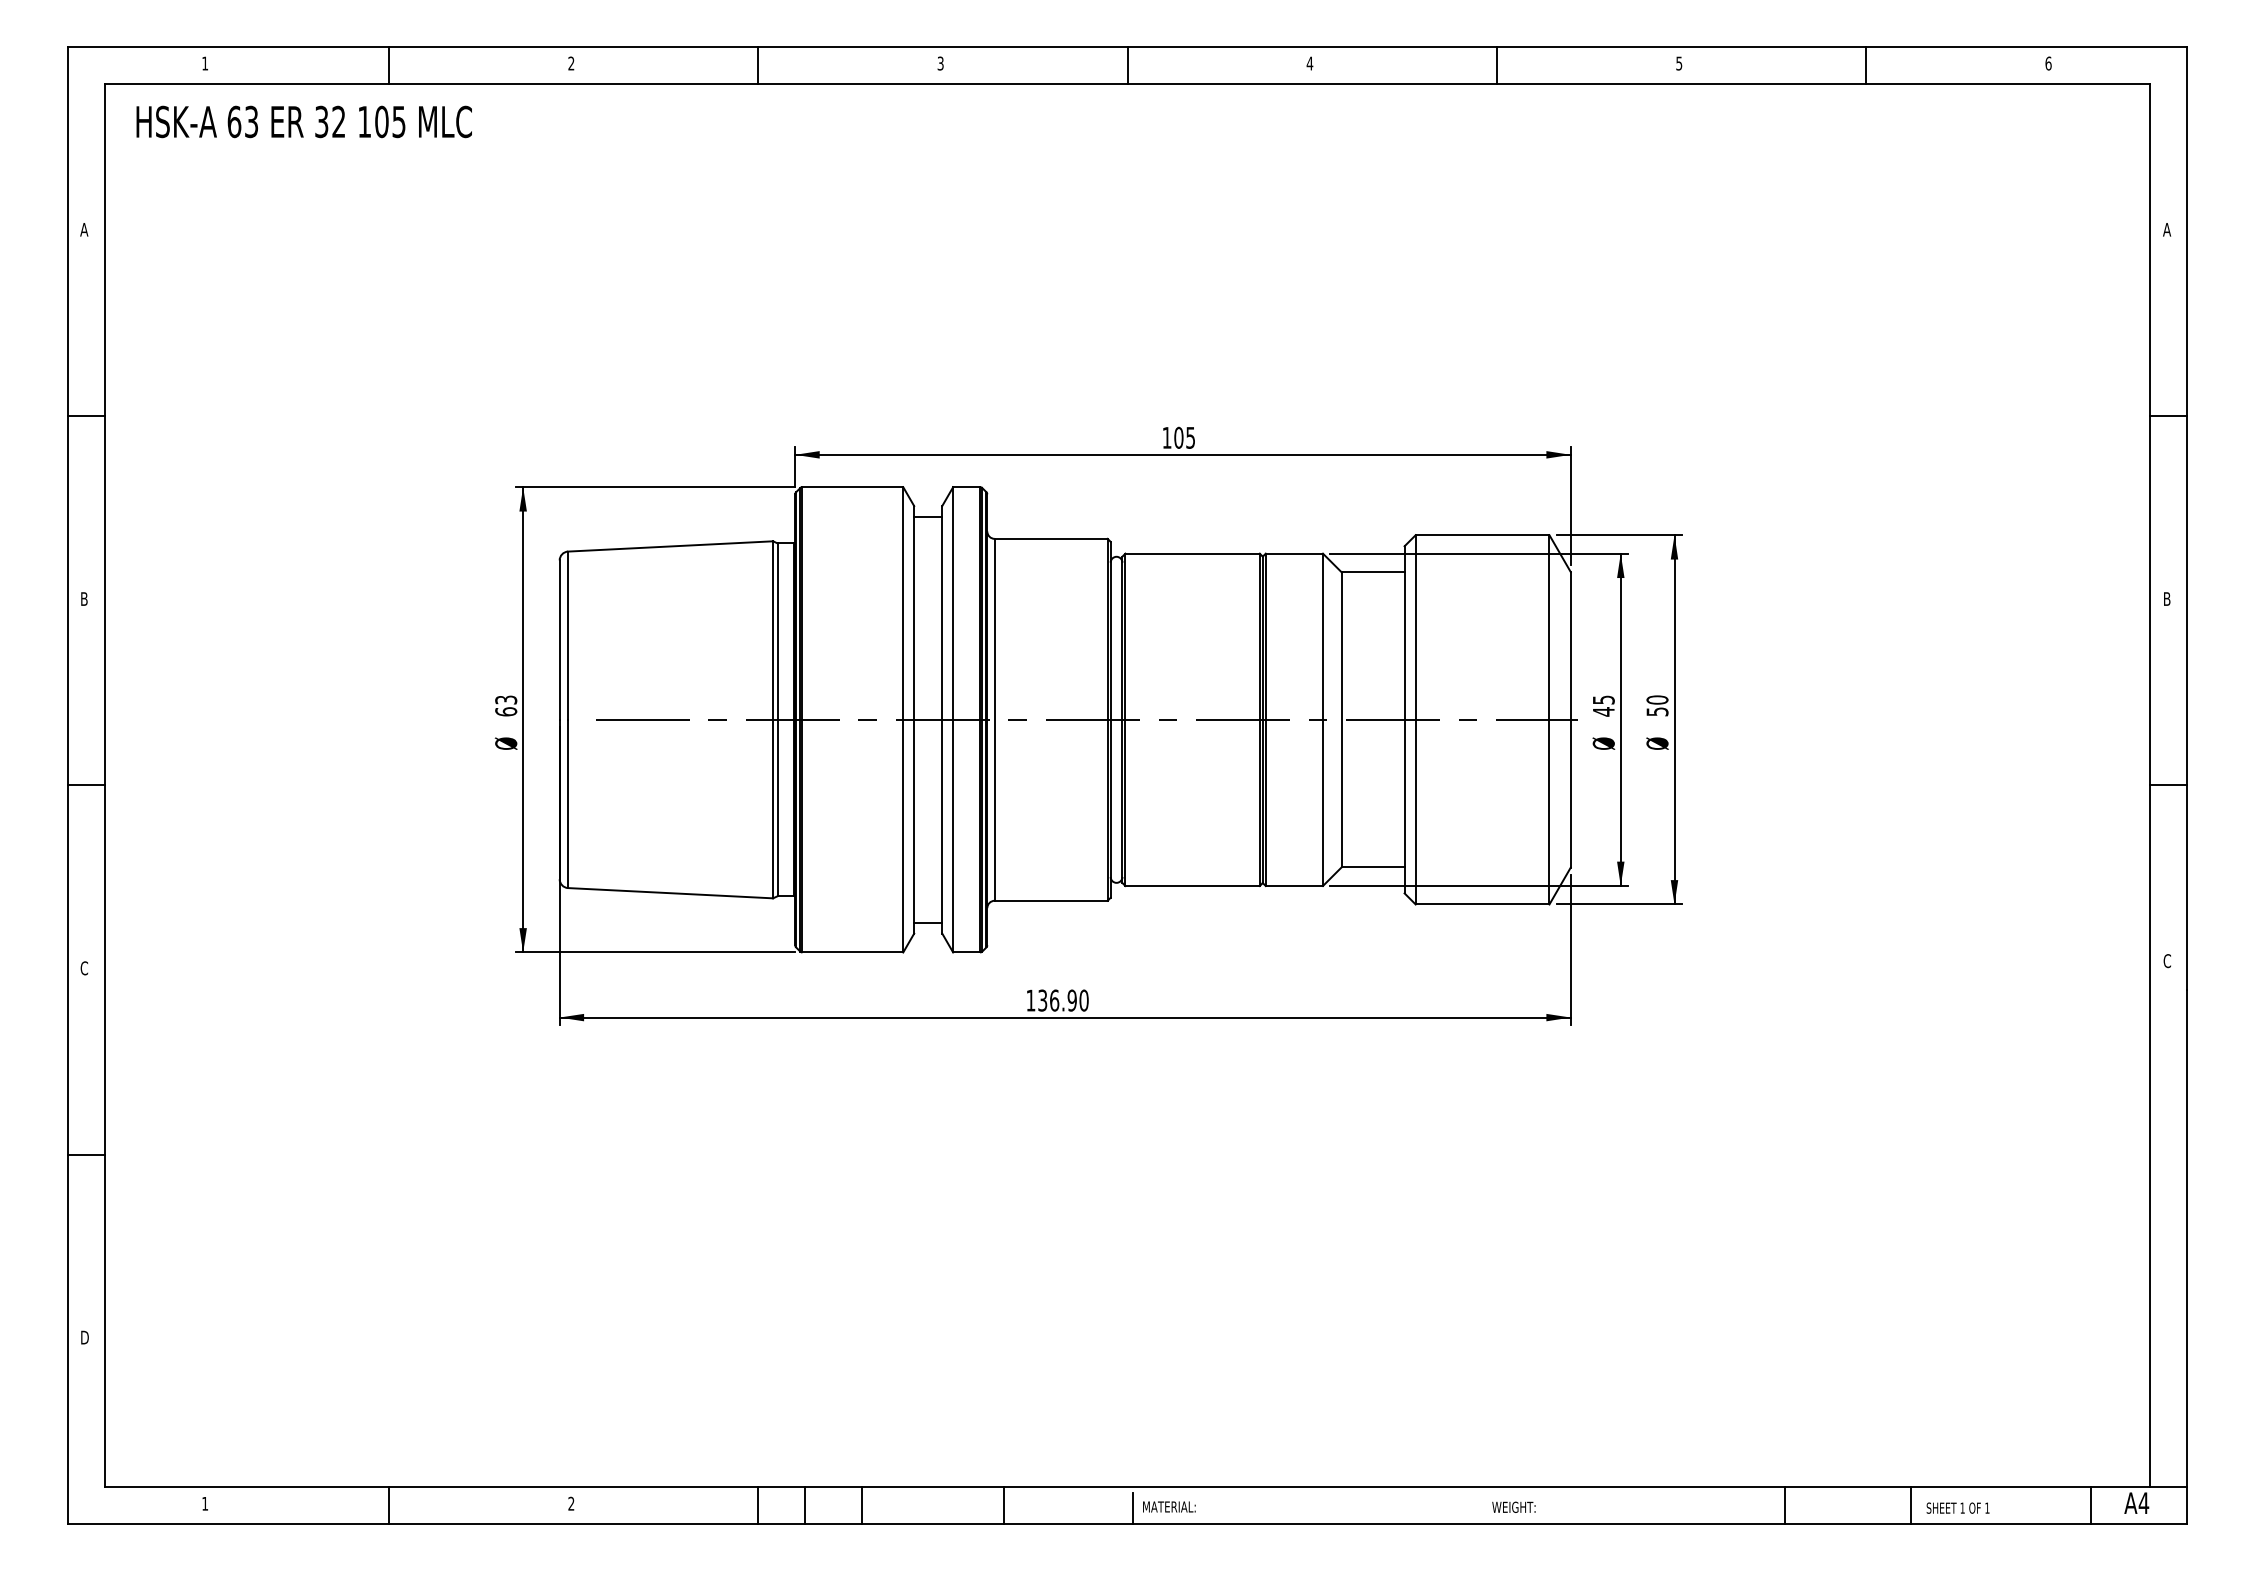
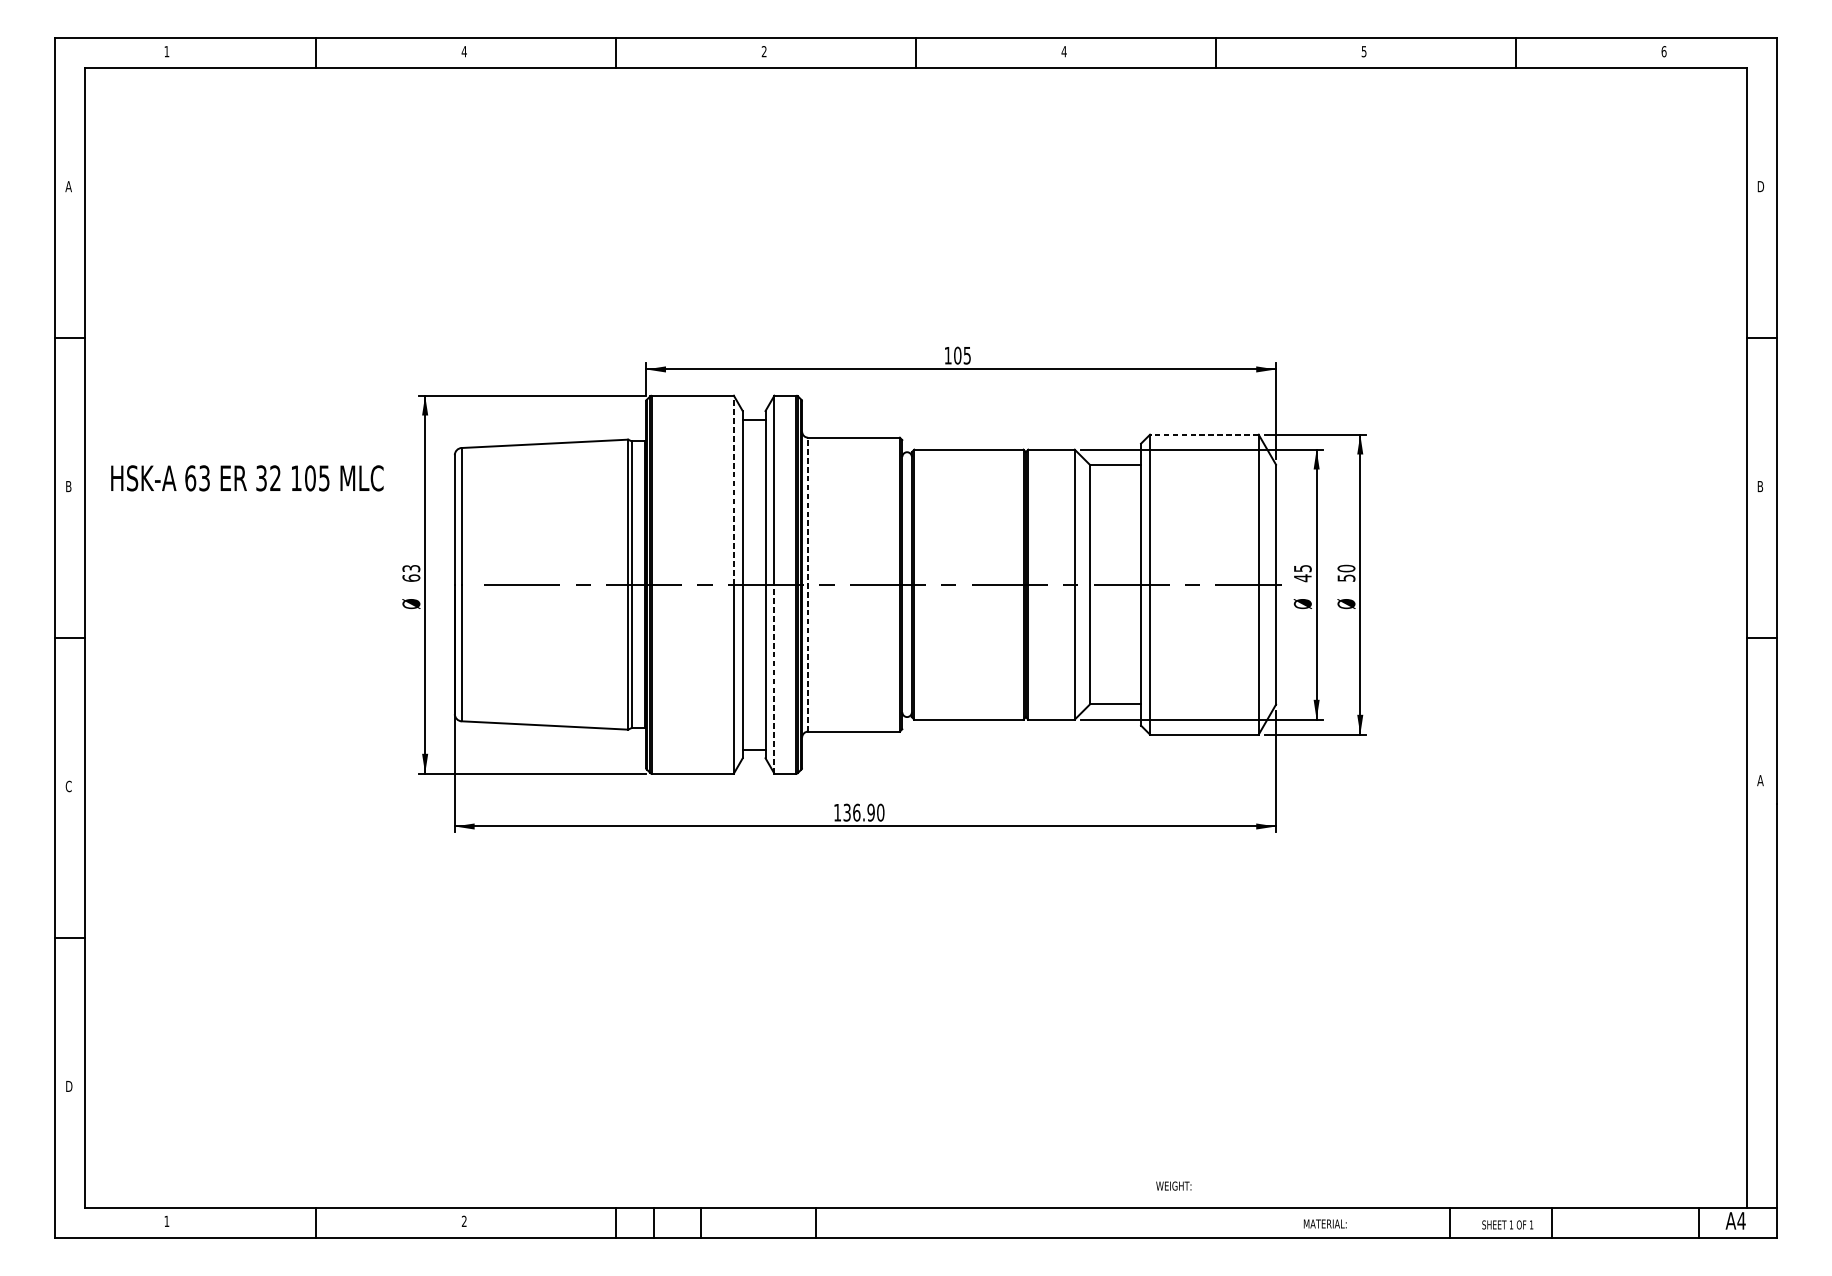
text: (571, 63) -> (464, 51), 2 -> 4
text: (940, 63) -> (764, 51), 3 -> 2
text: (303, 121) -> (246, 477), moved
text: (2167, 229) -> (1760, 186), A -> D
line: (1482, 535) -> (1204, 434), solid -> dashed
line: (903, 603) -> (734, 490), solid -> dashed
line: (994, 719) -> (807, 584), solid -> dashed
line: (953, 835) -> (774, 678), solid -> dashed
text: (2167, 961) -> (1760, 780), C -> A
text: (1169, 1506) -> (1325, 1223), moved
text: (1513, 1506) -> (1173, 1185), moved
text: (1957, 1507) -> (1507, 1224), moved
line: (1132, 1508) -> (920, 1225), removed

